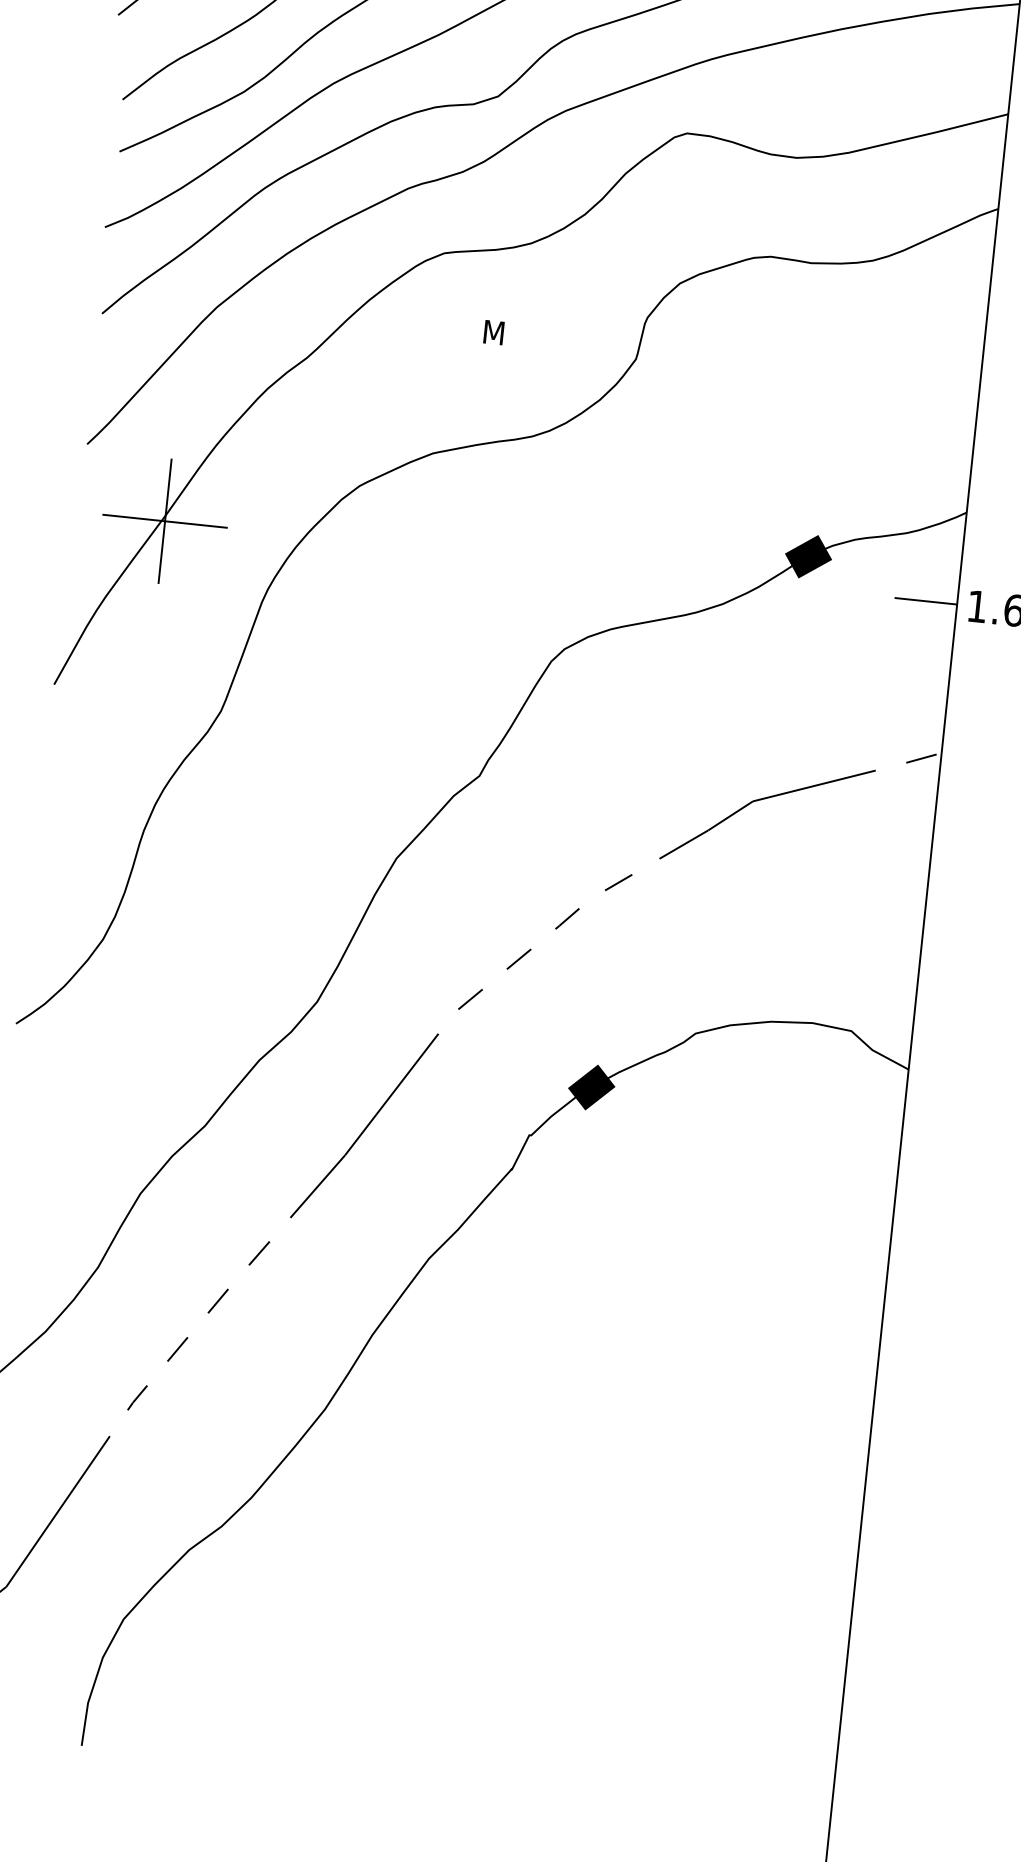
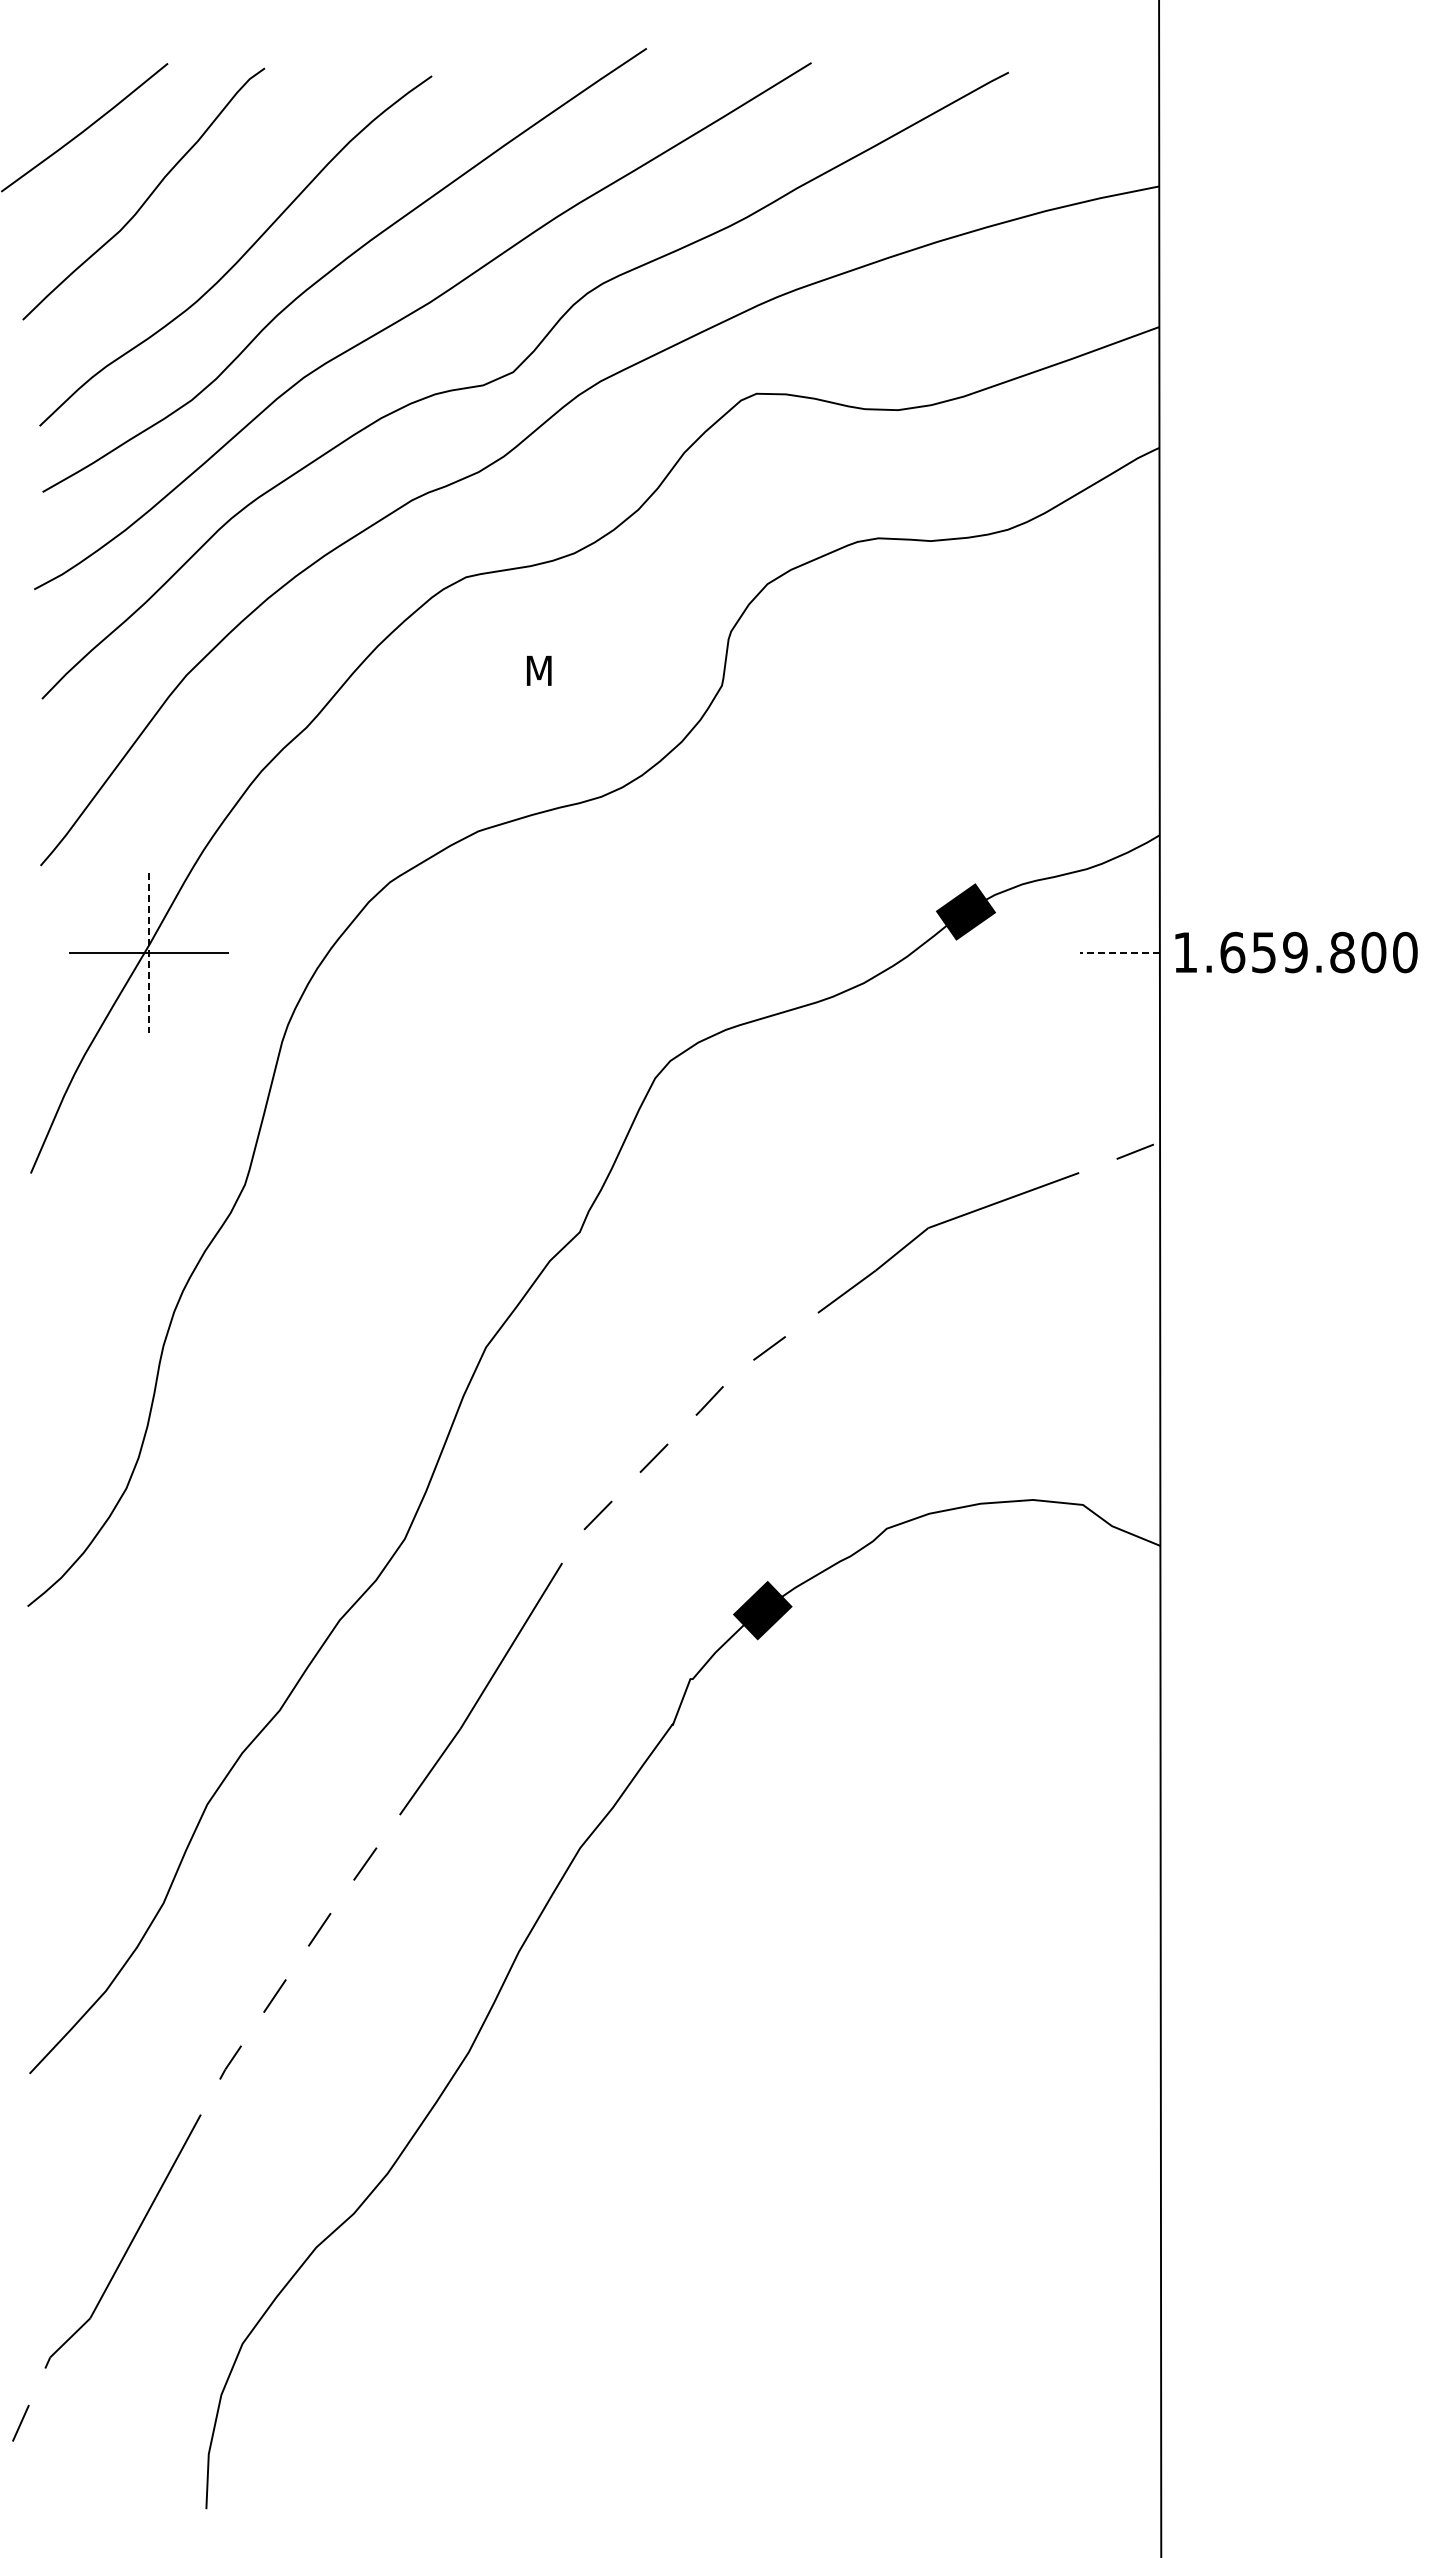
line: (165, 521) -> (149, 952), solid -> dashed
line: (926, 601) -> (1120, 952), solid -> dashed

